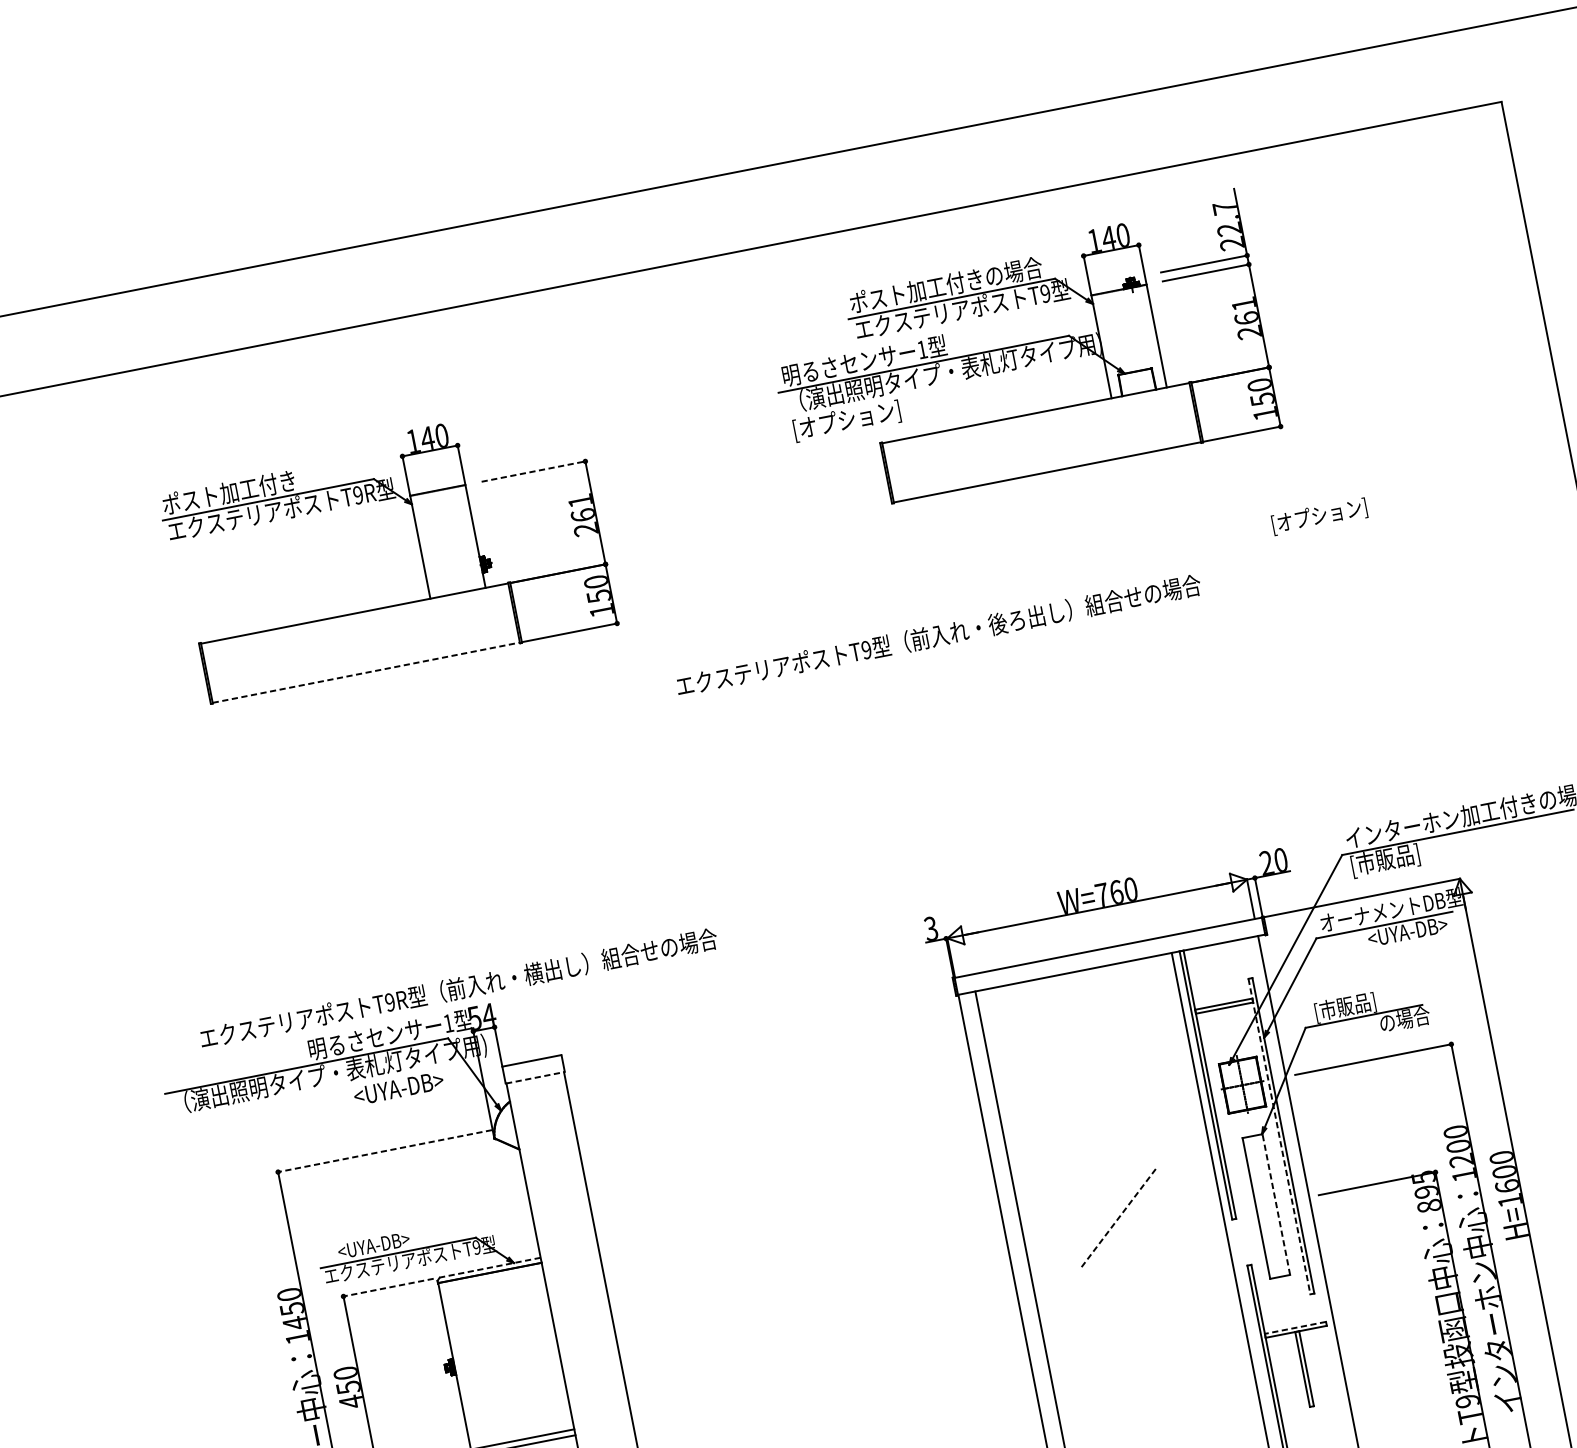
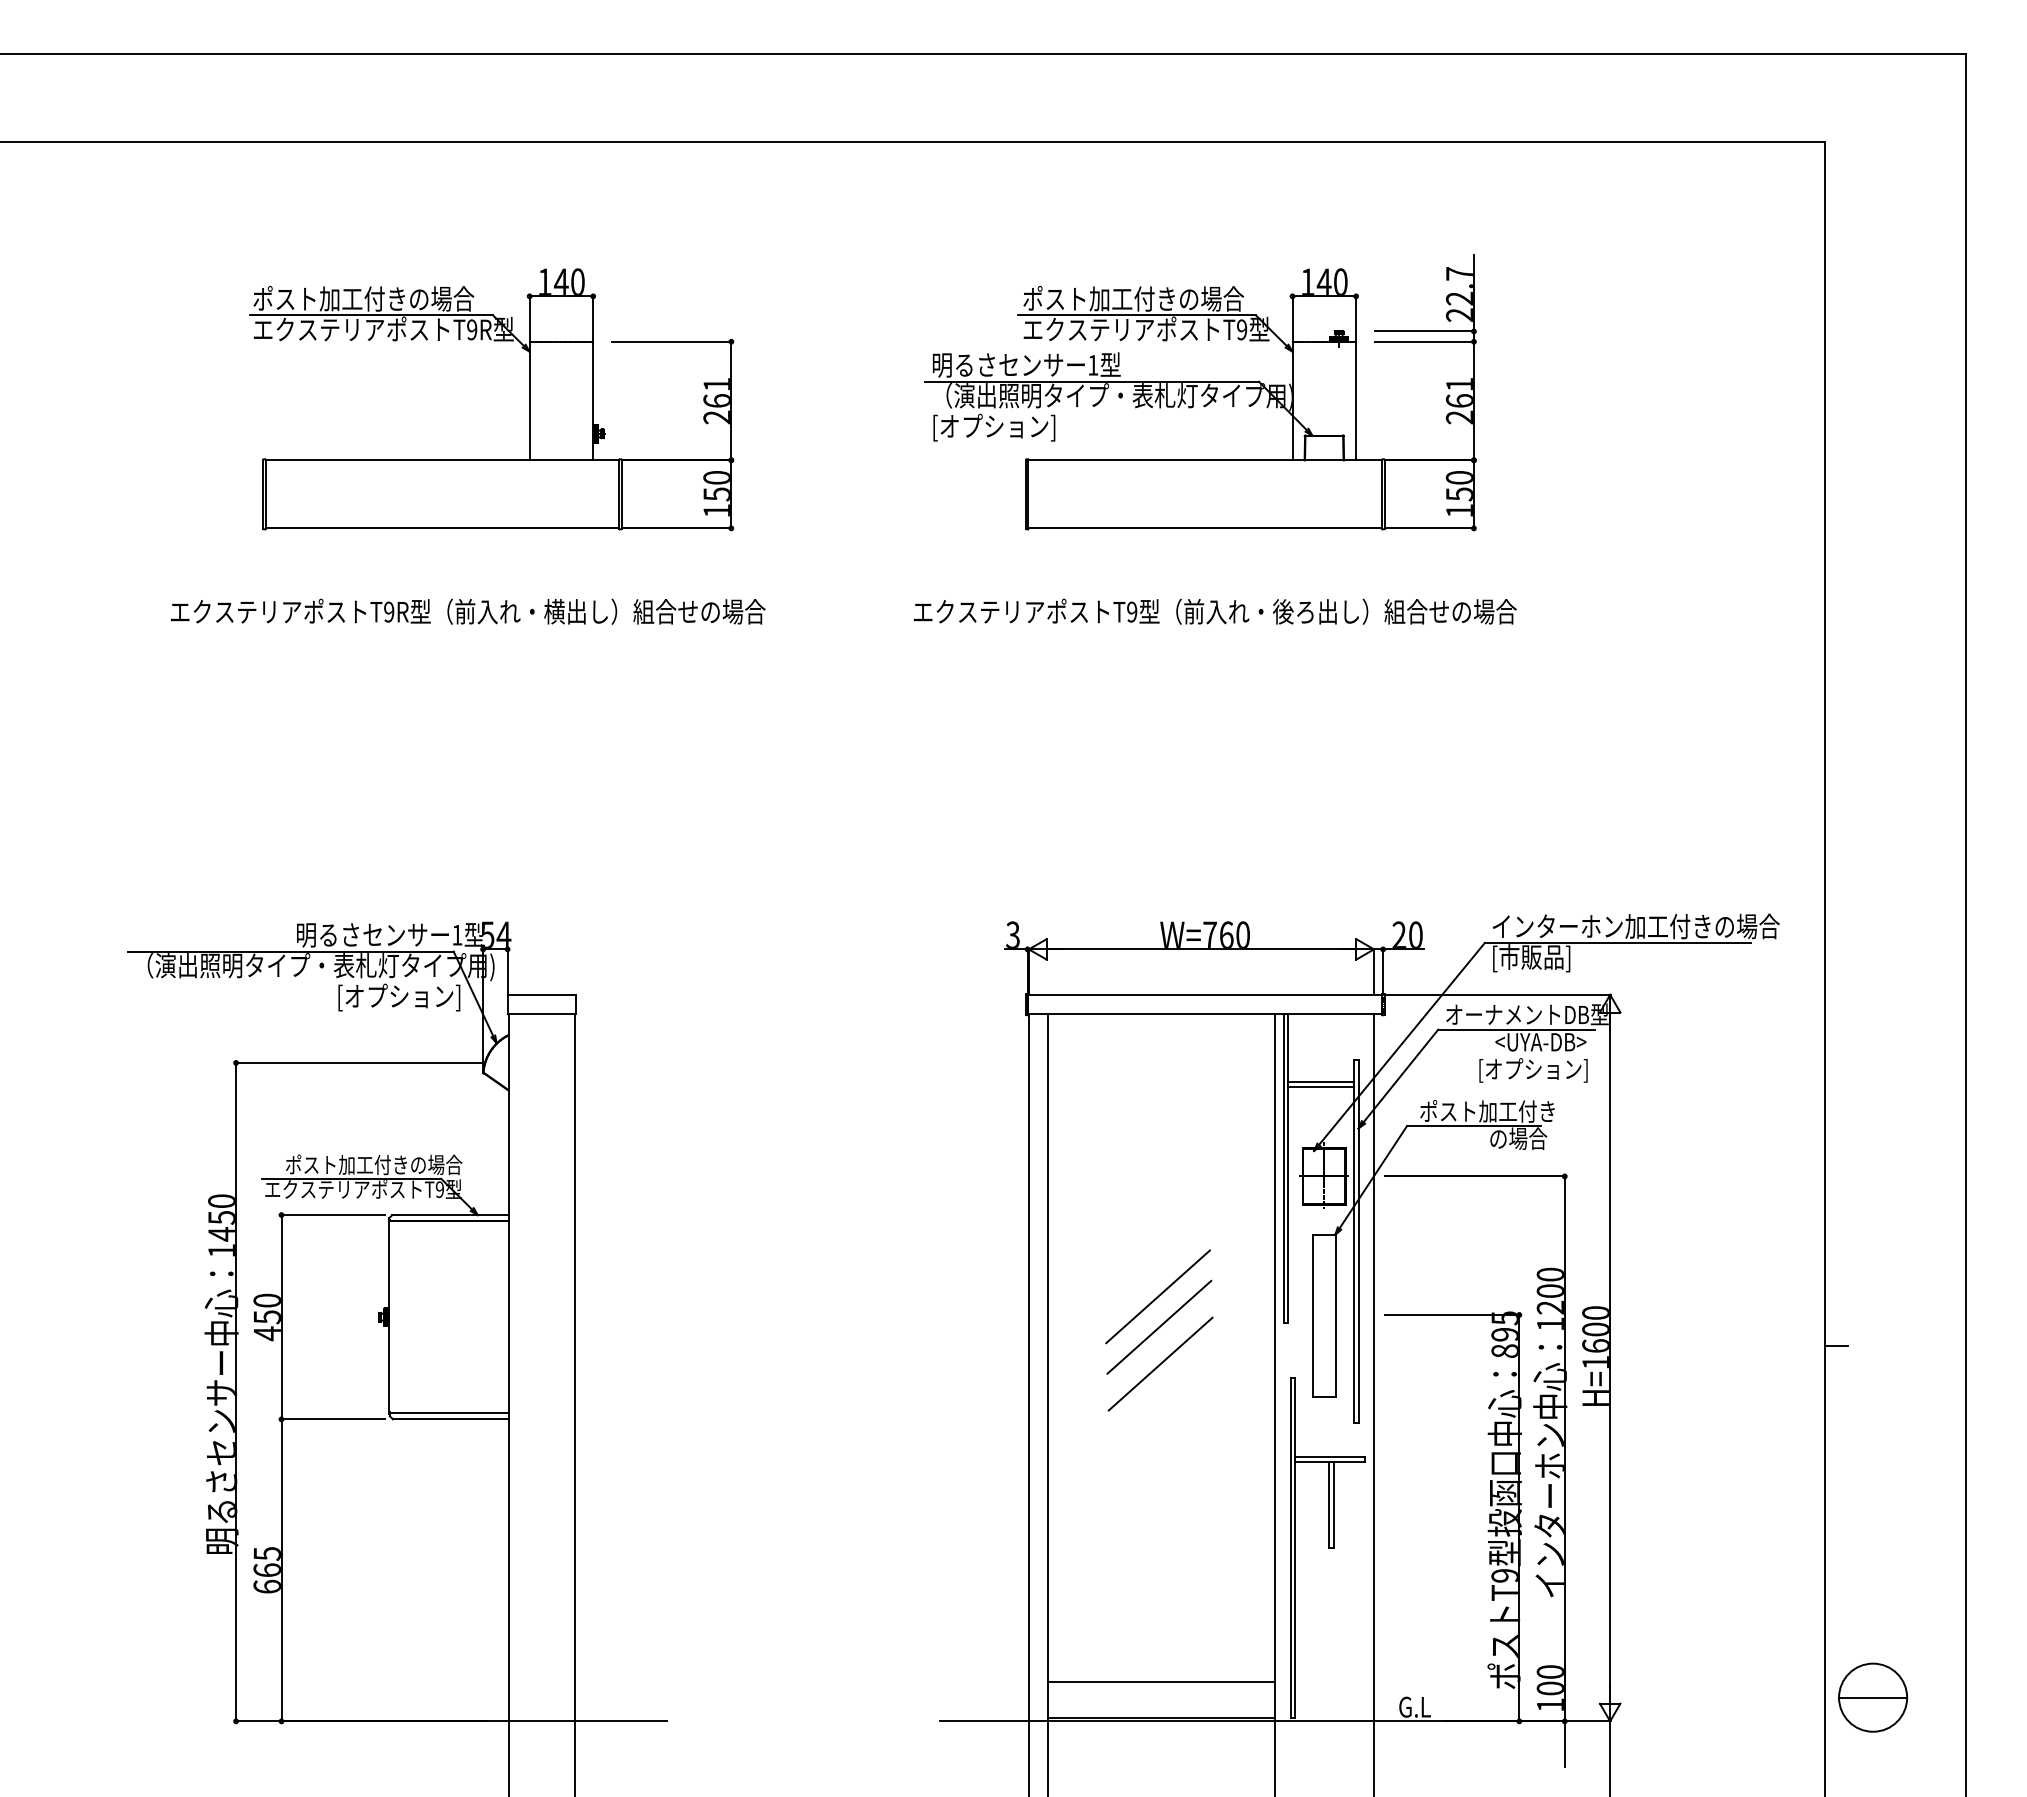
part: (1020, 355) -> (1200, 392), moved
line: (533, 471) -> (671, 341), dashed -> solid
text: (327, 473) -> (442, 298), ポスト加工付き -> ポスト加工付きの場合
text: (1319, 516) -> (1533, 1070), moved
text: (938, 635) -> (1215, 611), moved
line: (366, 672) -> (442, 528), dashed -> solid
text: (458, 988) -> (468, 611), moved
text: (1373, 1001) -> (1487, 1112), [市販品] -> ポスト加工付き
line: (535, 1078) -> (541, 1014), dashed -> solid
text: (408, 1087) -> (398, 997), <UYA-DB> -> [オプション]
line: (1279, 1136) -> (1354, 1241), dashed -> solid
line: (384, 1150) -> (358, 1062), dashed -> solid
line: (1275, 1204) -> (1335, 1315), dashed -> solid
line: (1119, 1217) -> (1158, 1296), dashed -> solid
text: (414, 1236) -> (373, 1164), <UYA-DB> -> ポスト加工付きの場合
line: (1124, 1243) -> (1159, 1326), added
line: (490, 1268) -> (450, 1215), dashed -> solid
line: (1132, 1275) -> (1160, 1363), added
line: (387, 1288) -> (332, 1215), dashed -> solid
line: (1294, 1327) -> (1329, 1456), dashed -> solid

